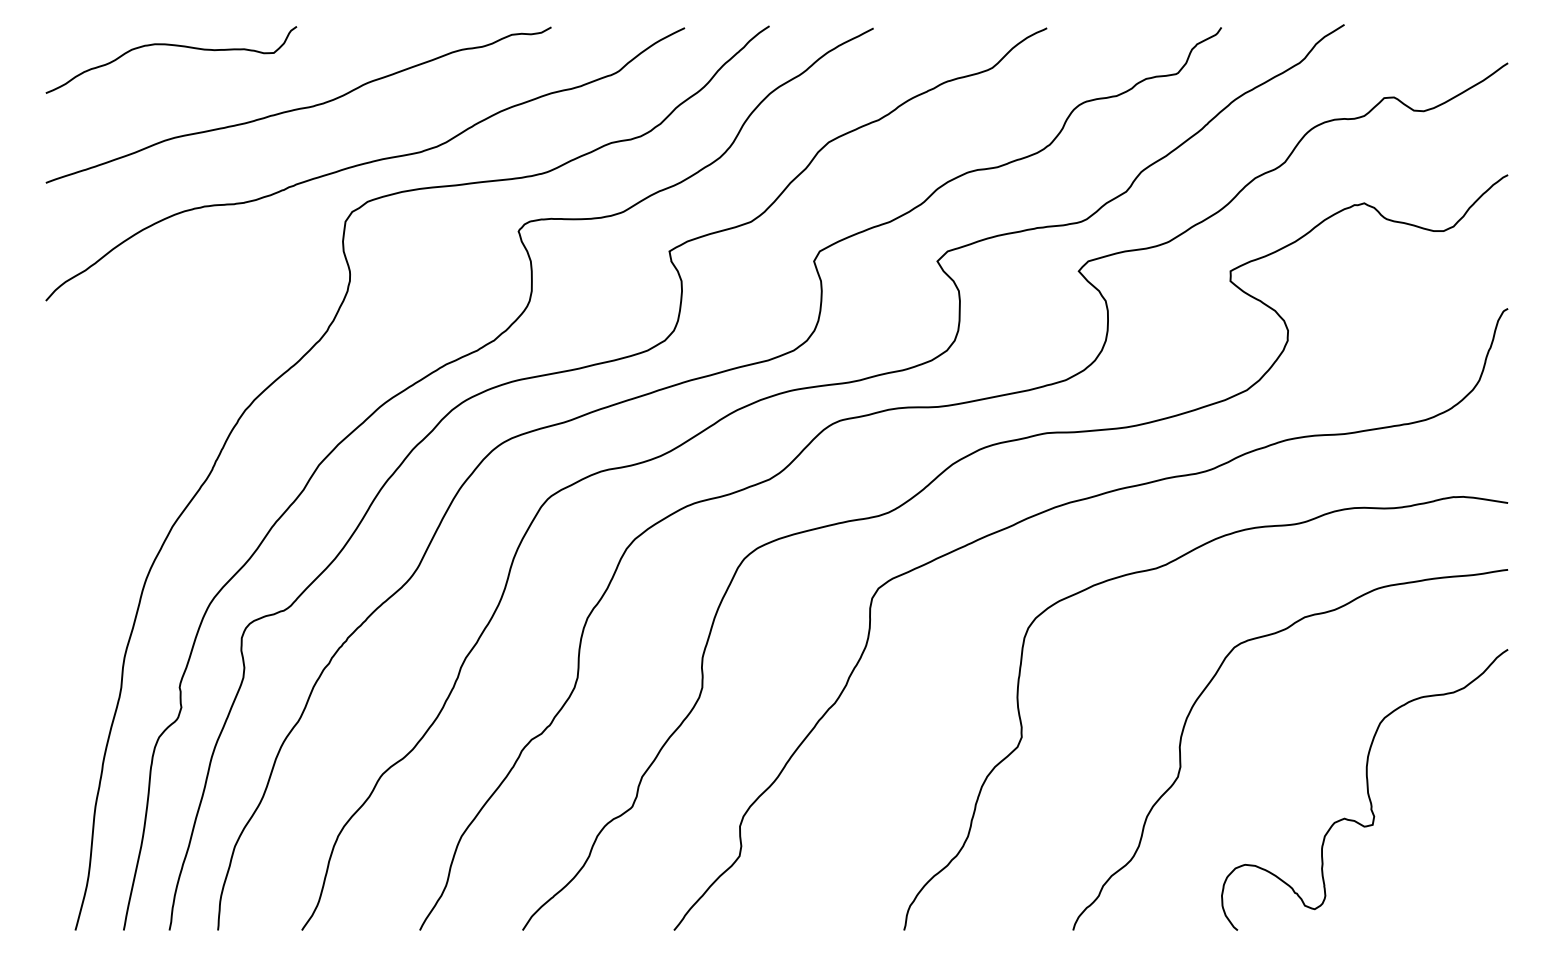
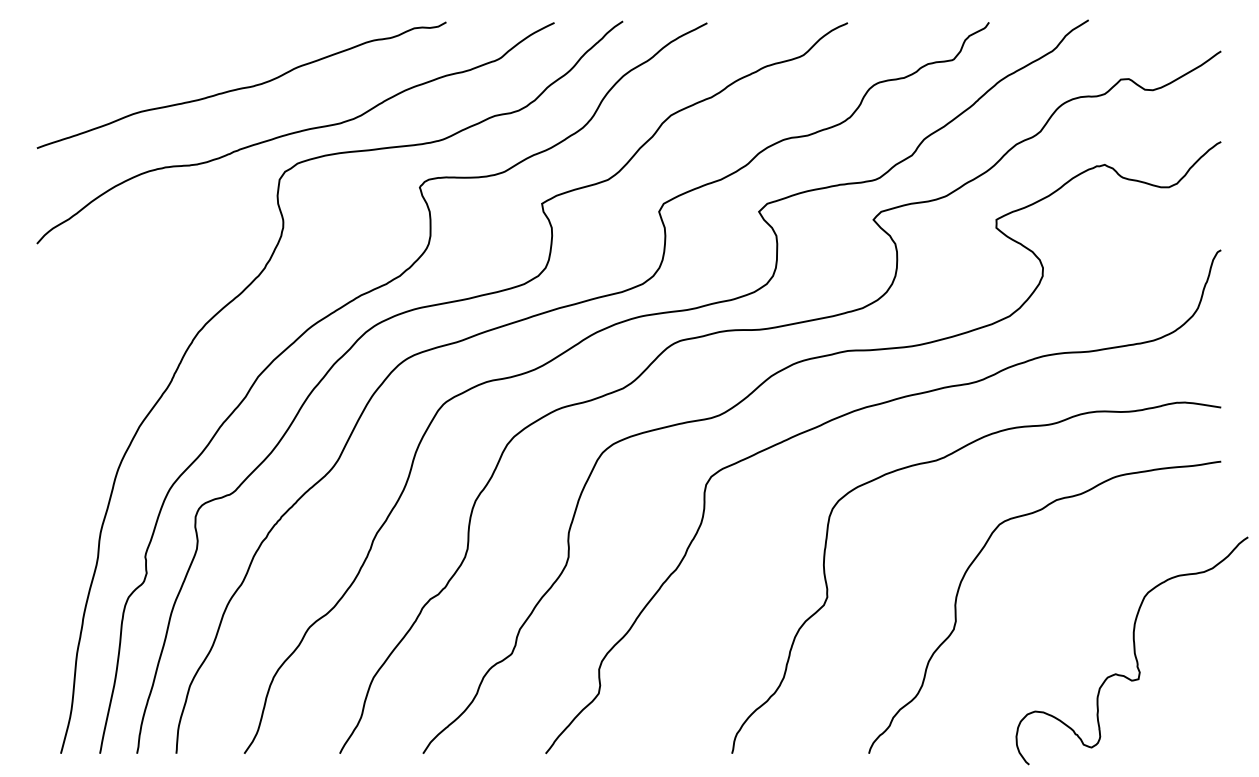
curve: (171, 46) -> (138, 37), removed
curve: (1366, 789) -> (1133, 650), moved

